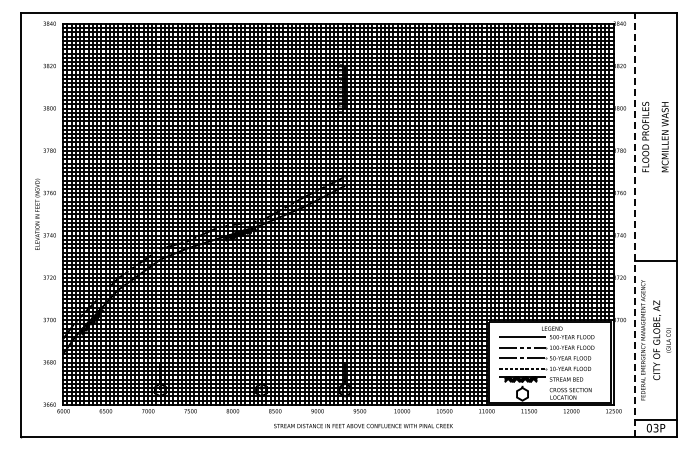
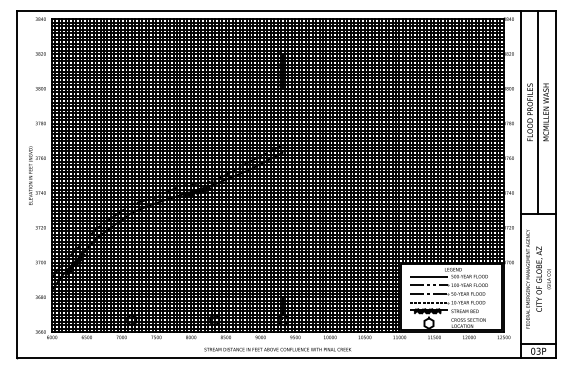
line: (655, 136) -> (538, 111), added
line: (634, 225) -> (520, 184), dashed -> solid
text: (363, 426) -> (277, 349), moved

